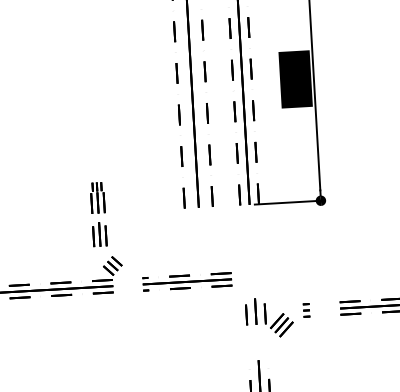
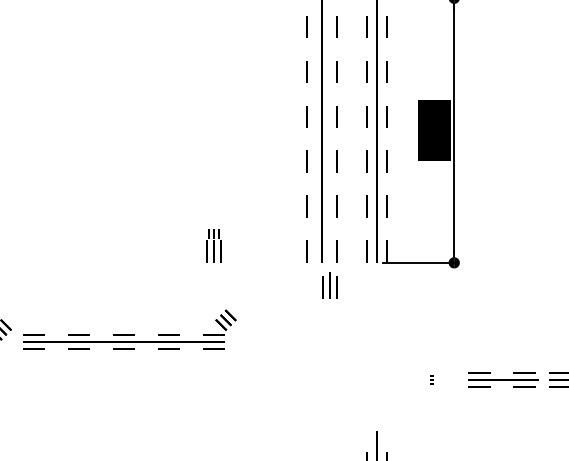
part: (99, 234) -> (329, 285), moved
part: (187, 281) -> (305, 341), removed
part: (306, 309) -> (431, 379), size x0.6
part: (269, 317) -> (391, 385), removed

